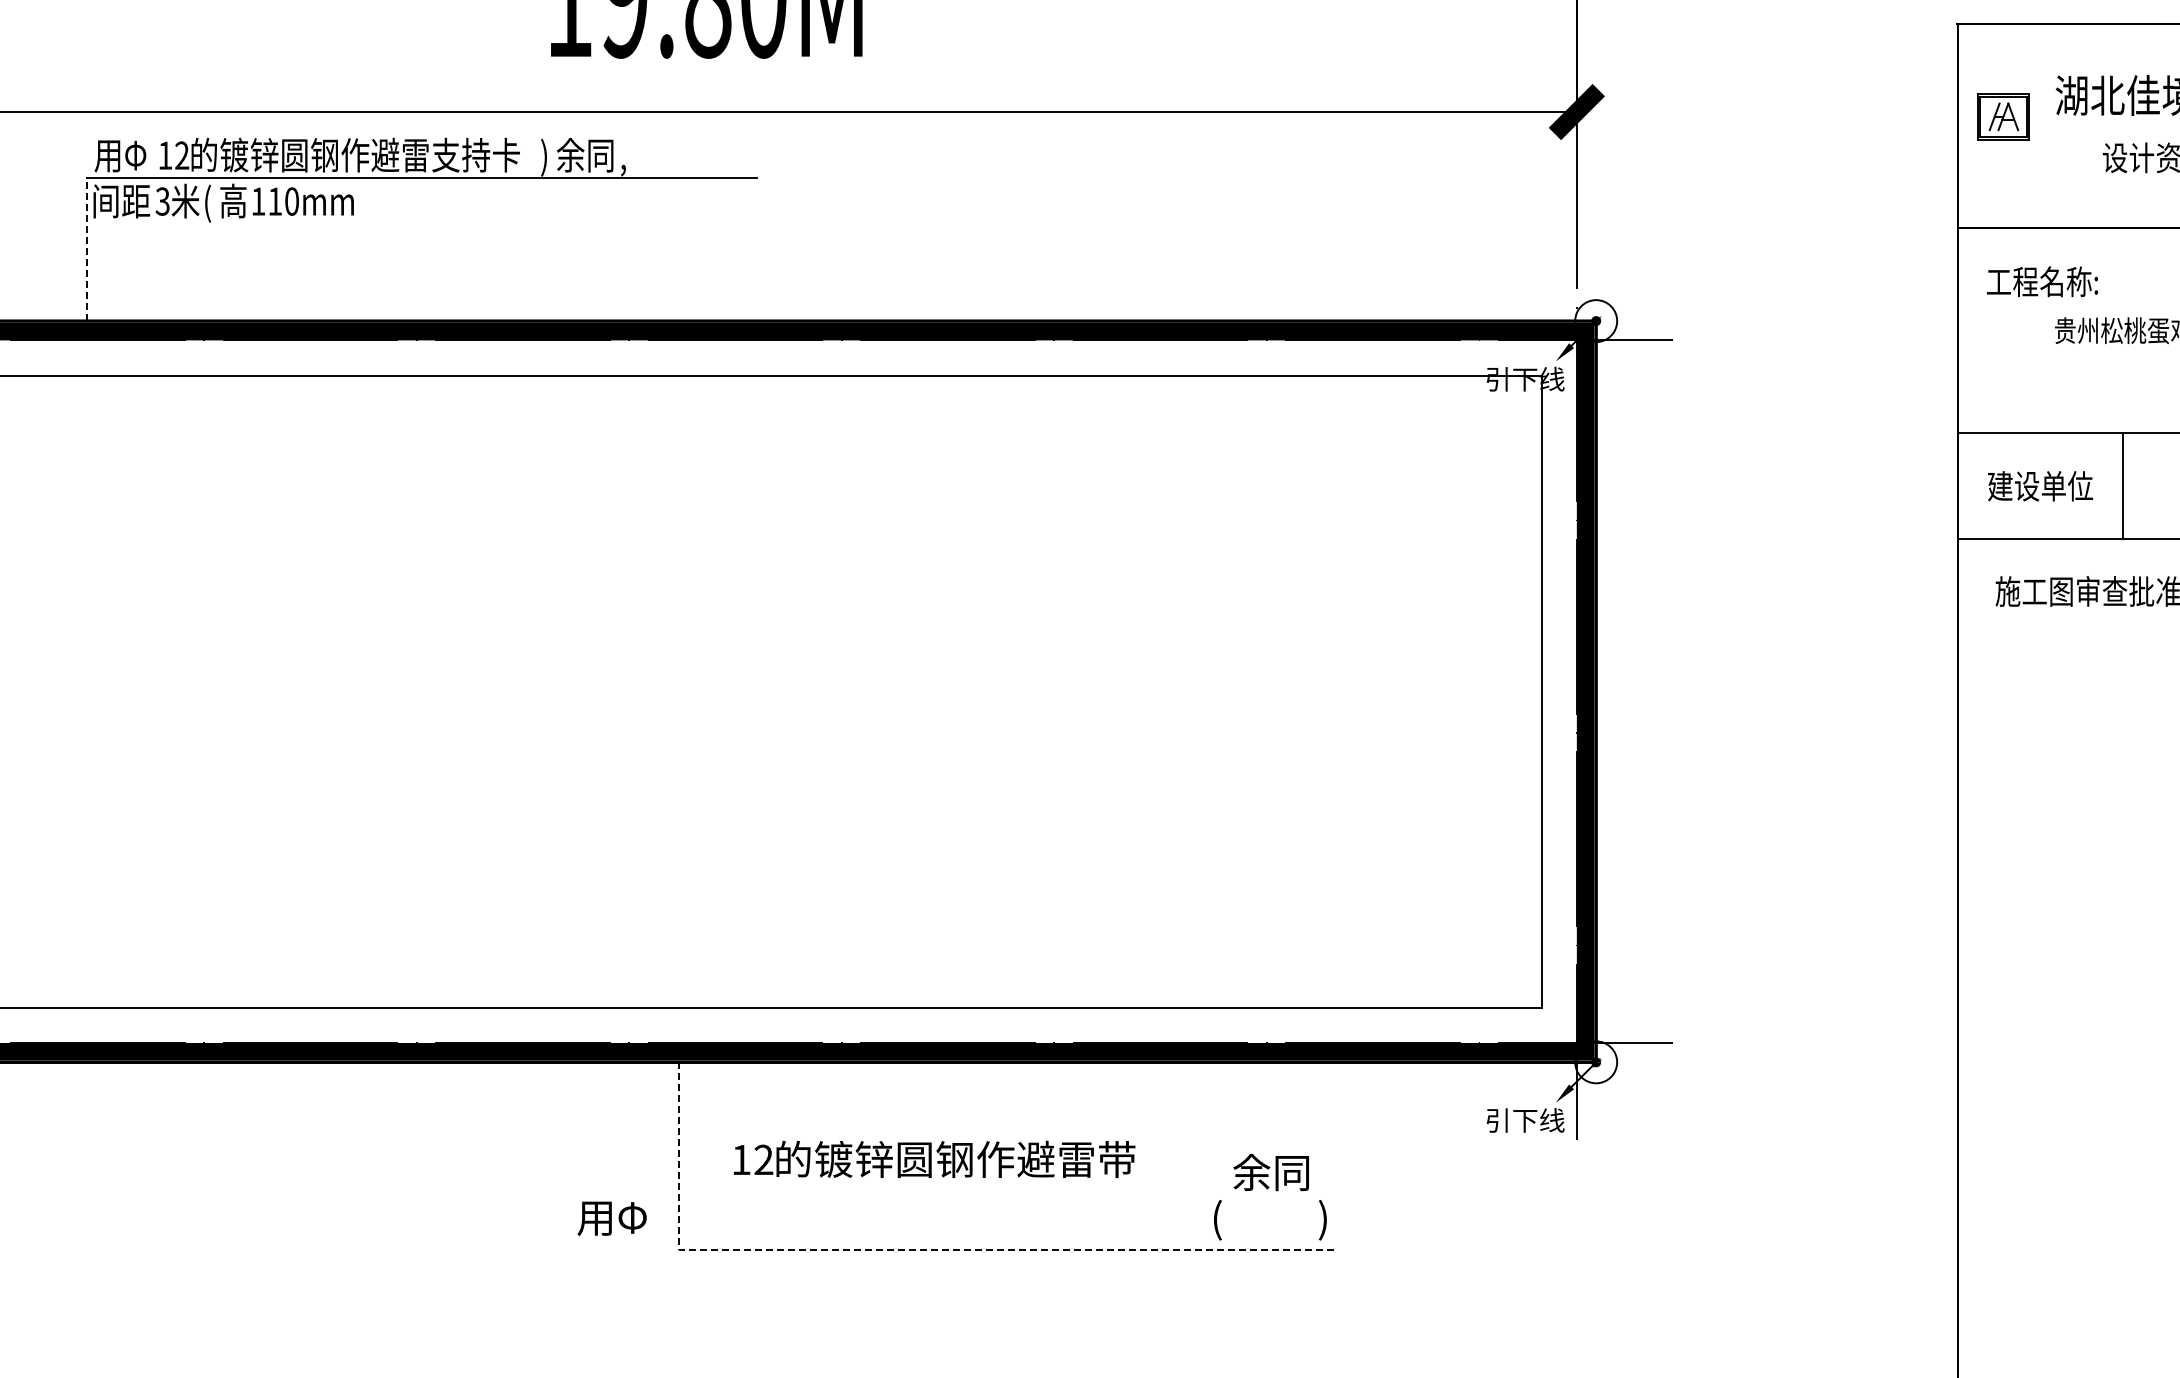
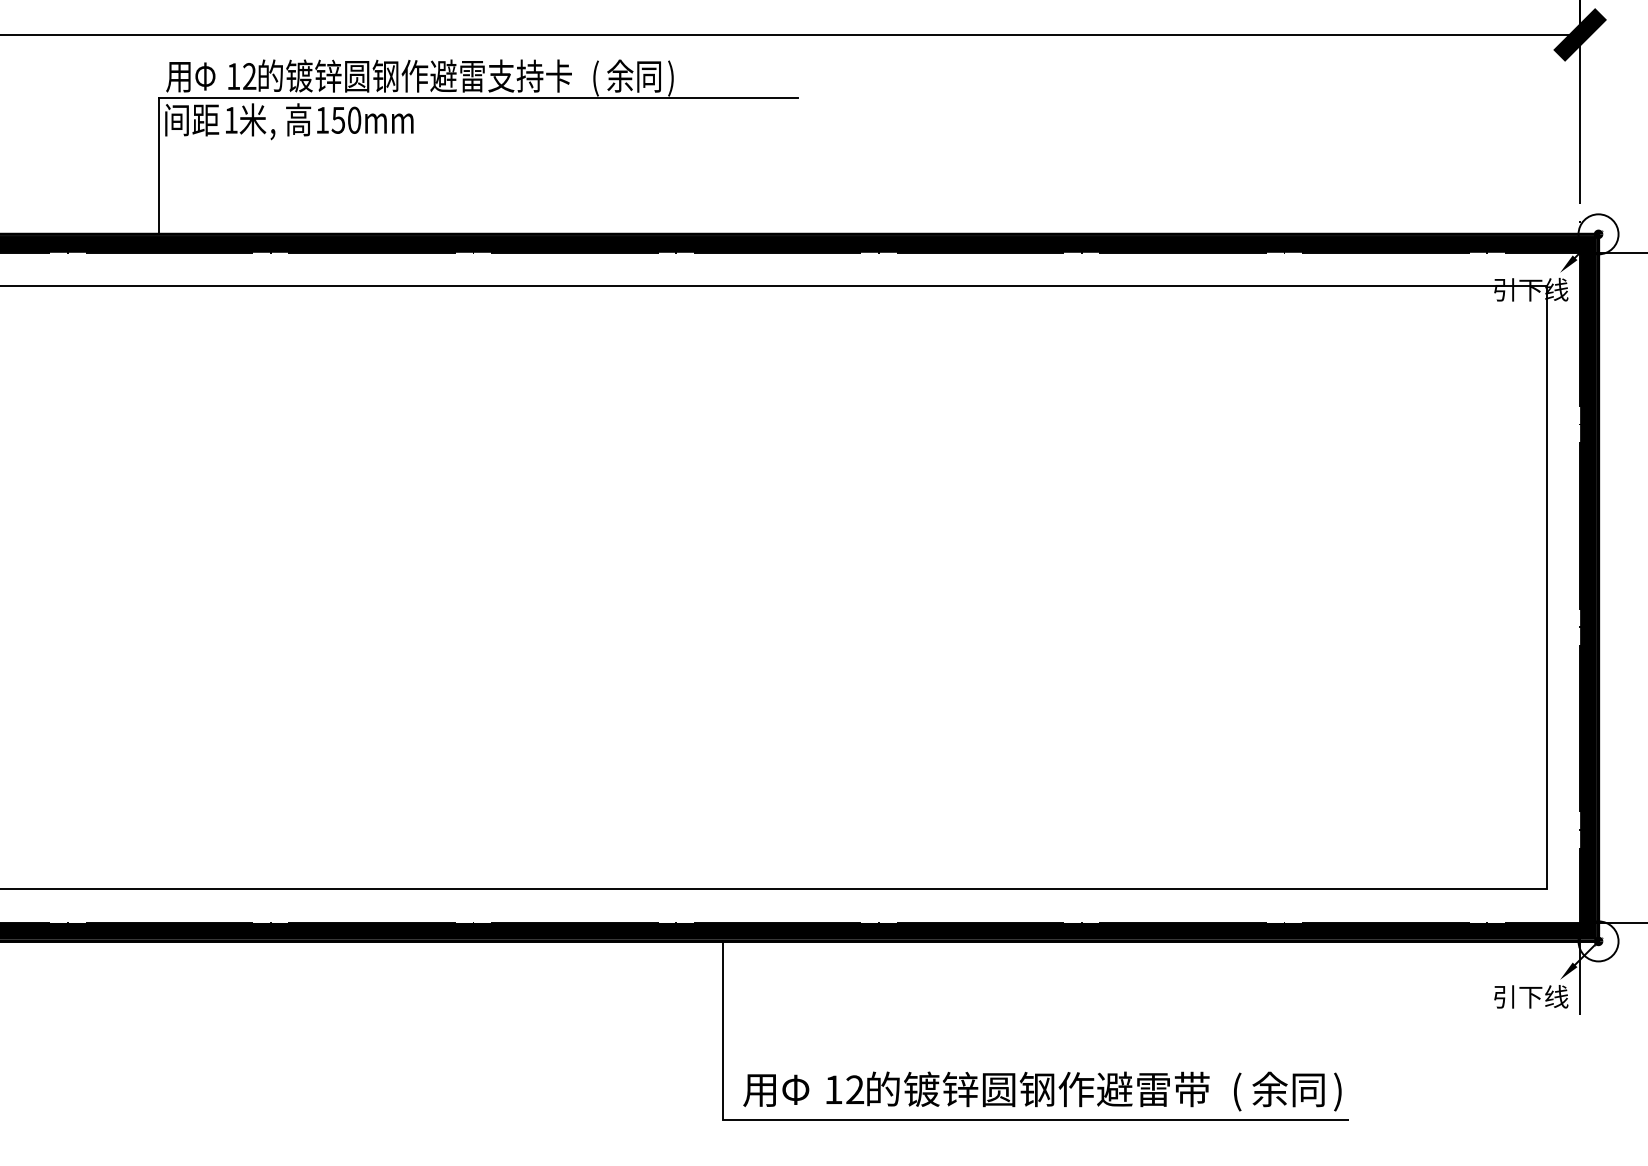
text: (544, 157) -> (595, 78), ) -> (
text: (623, 157) -> (670, 78), , -> )
text: (162, 201) -> (230, 120), 3 -> 1
text: (275, 201) -> (338, 120), 110mm -> 150mm
text: (207, 203) -> (273, 122), ( -> ,
line: (87, 249) -> (159, 166), dashed -> solid
text: (934, 1158) -> (1017, 1088), moved
text: (1270, 1172) -> (1287, 1089), moved
text: (611, 1218) -> (775, 1090), moved
line: (912, 1249) -> (946, 1119), dashed -> solid

